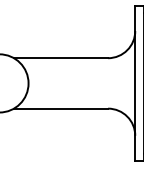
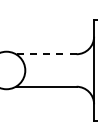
line: (59, 58) -> (45, 54), solid -> dashed

